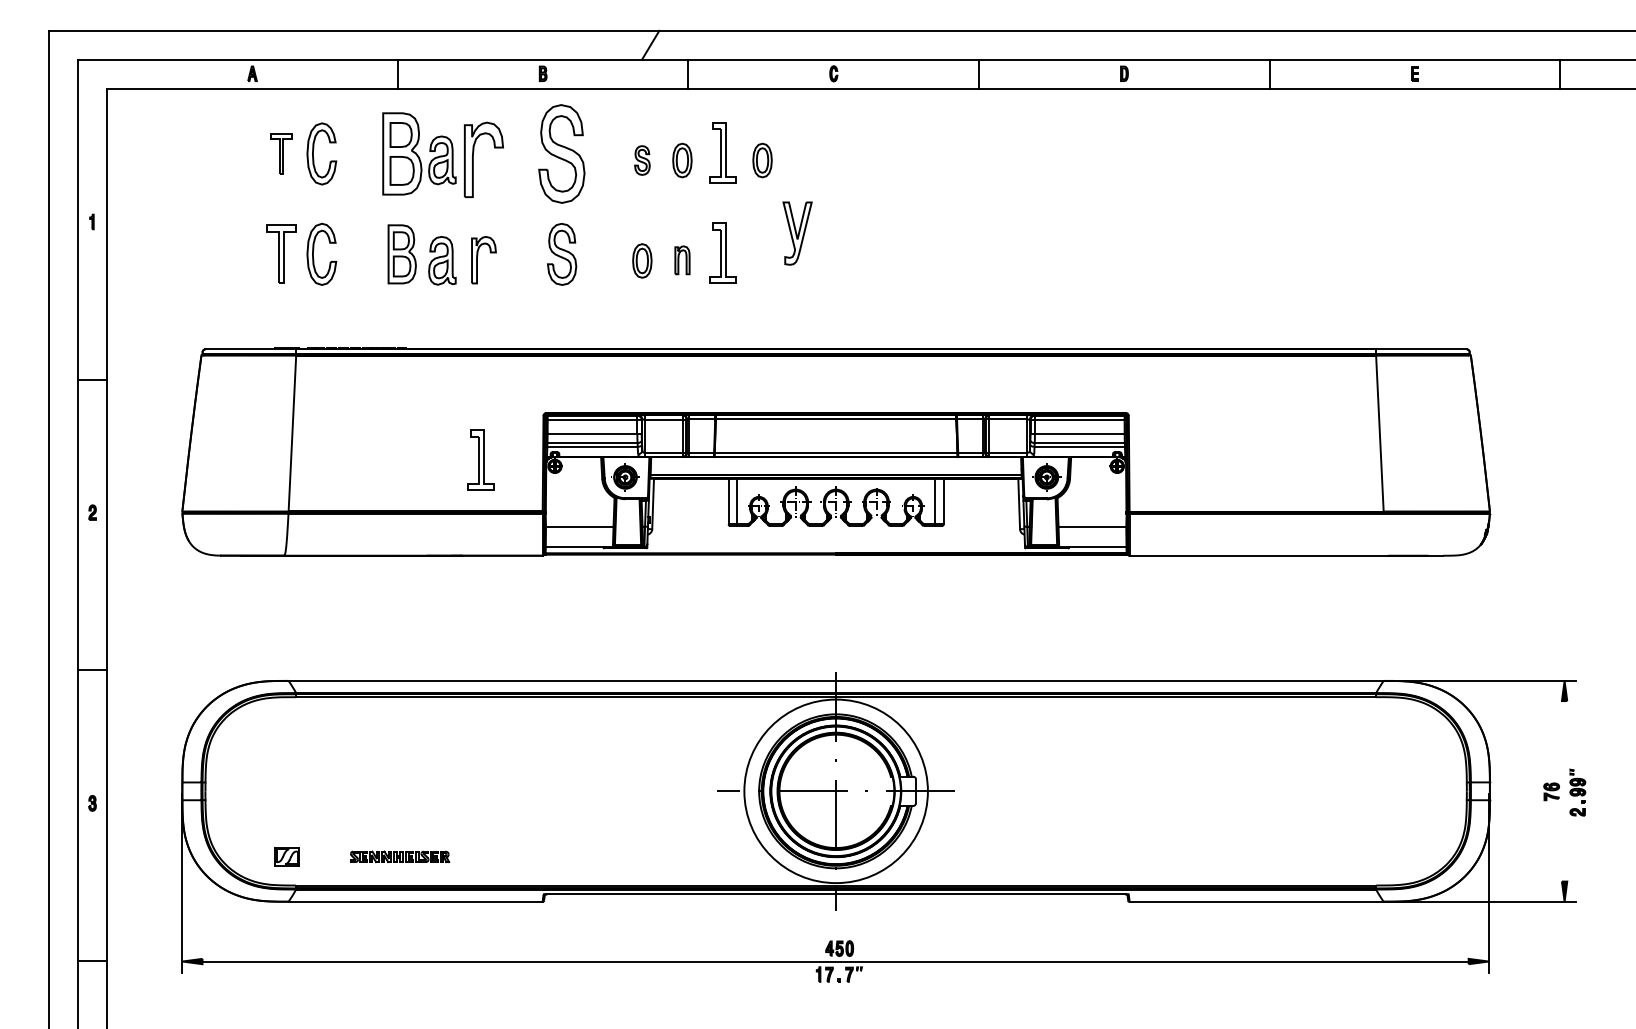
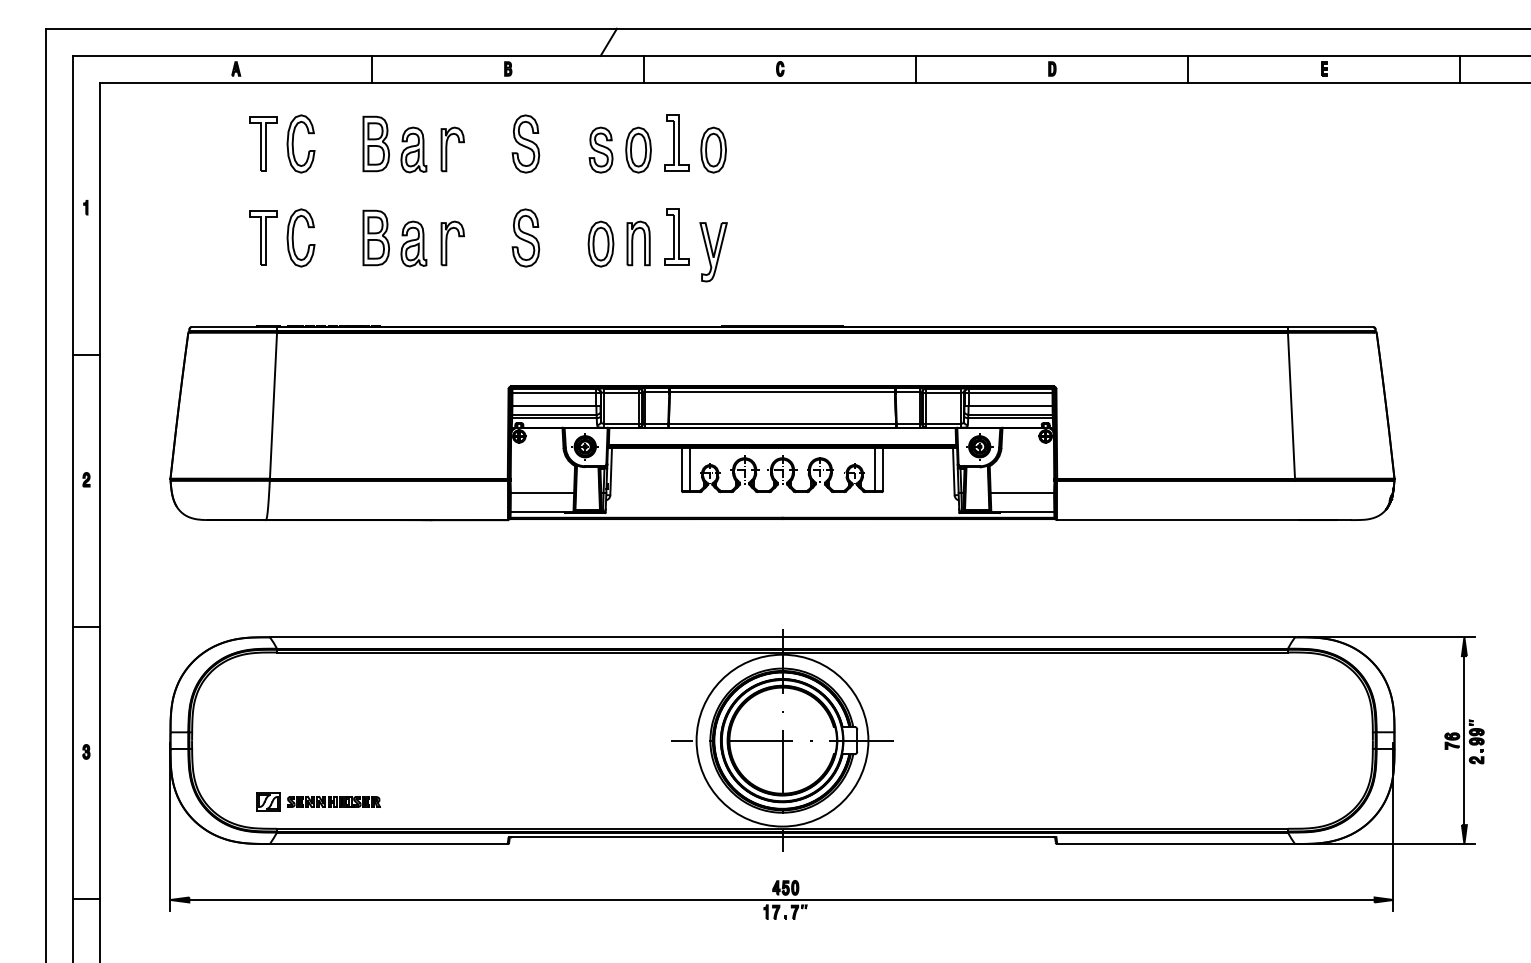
part: (281, 153) -> (263, 143), size x1.43
part: (401, 153) -> (375, 143), size x0.71
part: (562, 153) -> (526, 143), size x0.62
part: (483, 159) -> (452, 149), size x0.62
part: (642, 160) -> (601, 150), size x1.67
part: (682, 160) -> (638, 150), size x1.43
part: (762, 160) -> (713, 150), size x1.43
part: (797, 233) -> (713, 252), moved
part: (642, 260) -> (601, 243), size x1.43
part: (682, 260) -> (638, 243), size x1.67
part: (480, 459) -> (449, 430), removed
line: (1564, 791) -> (1464, 740), added
part: (400, 856) -> (334, 801), moved

